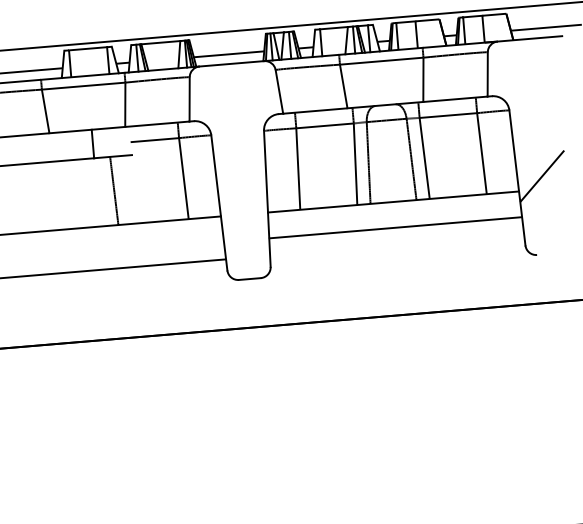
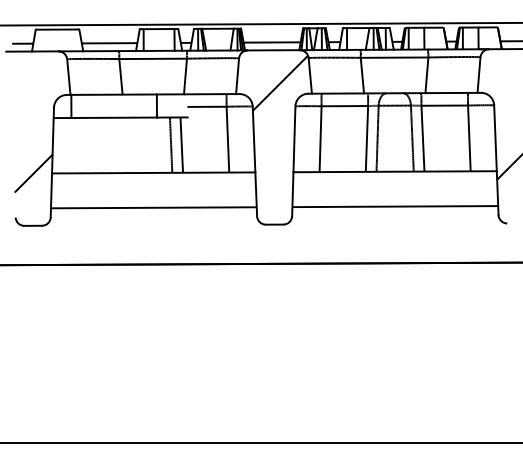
hatch: (243, 102) -> (280, 82), added
line: (127, 189) -> (181, 144), added
line: (395, 227) -> (395, 206), moved

